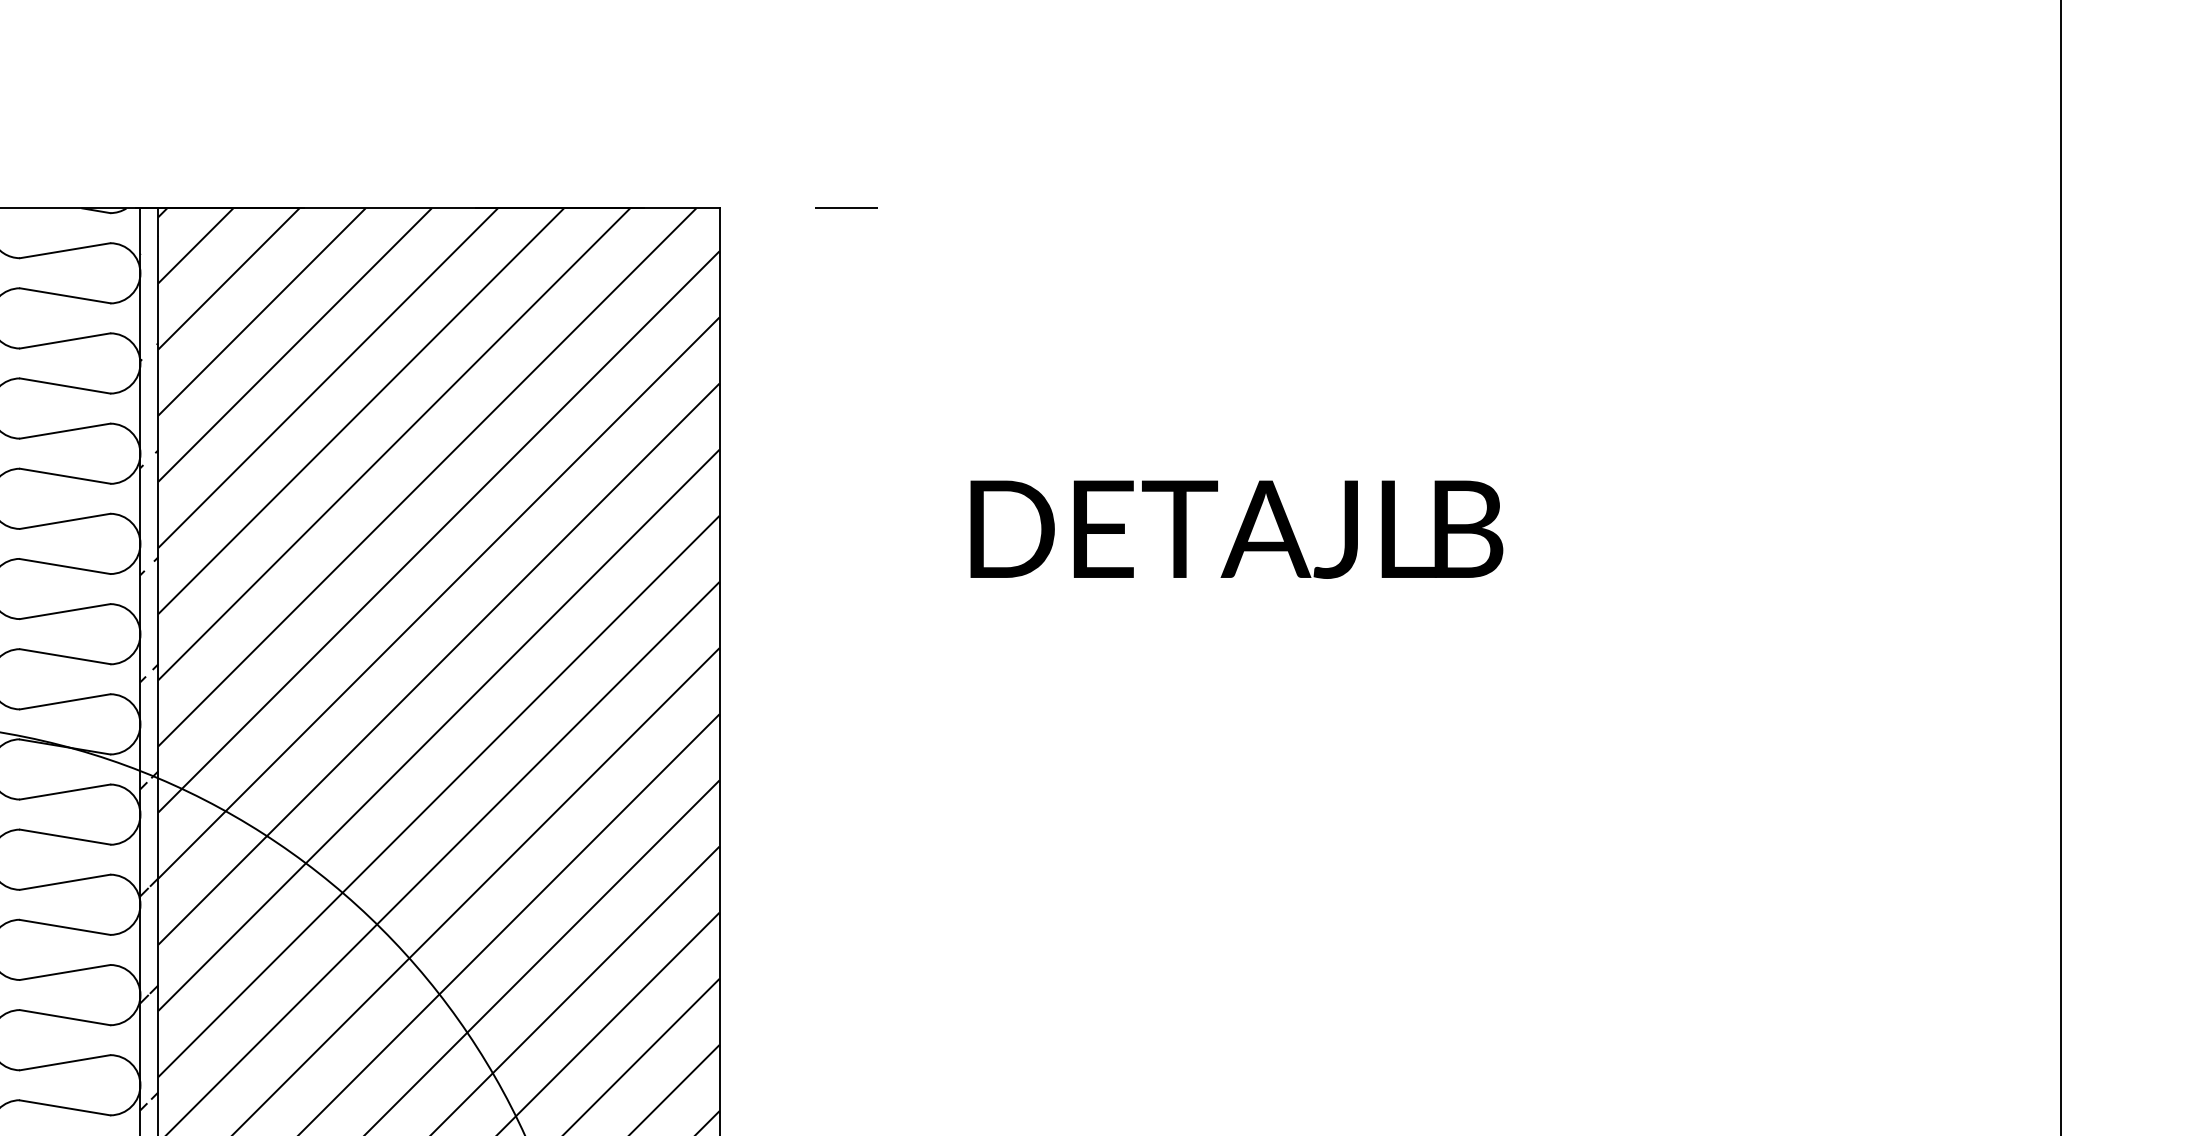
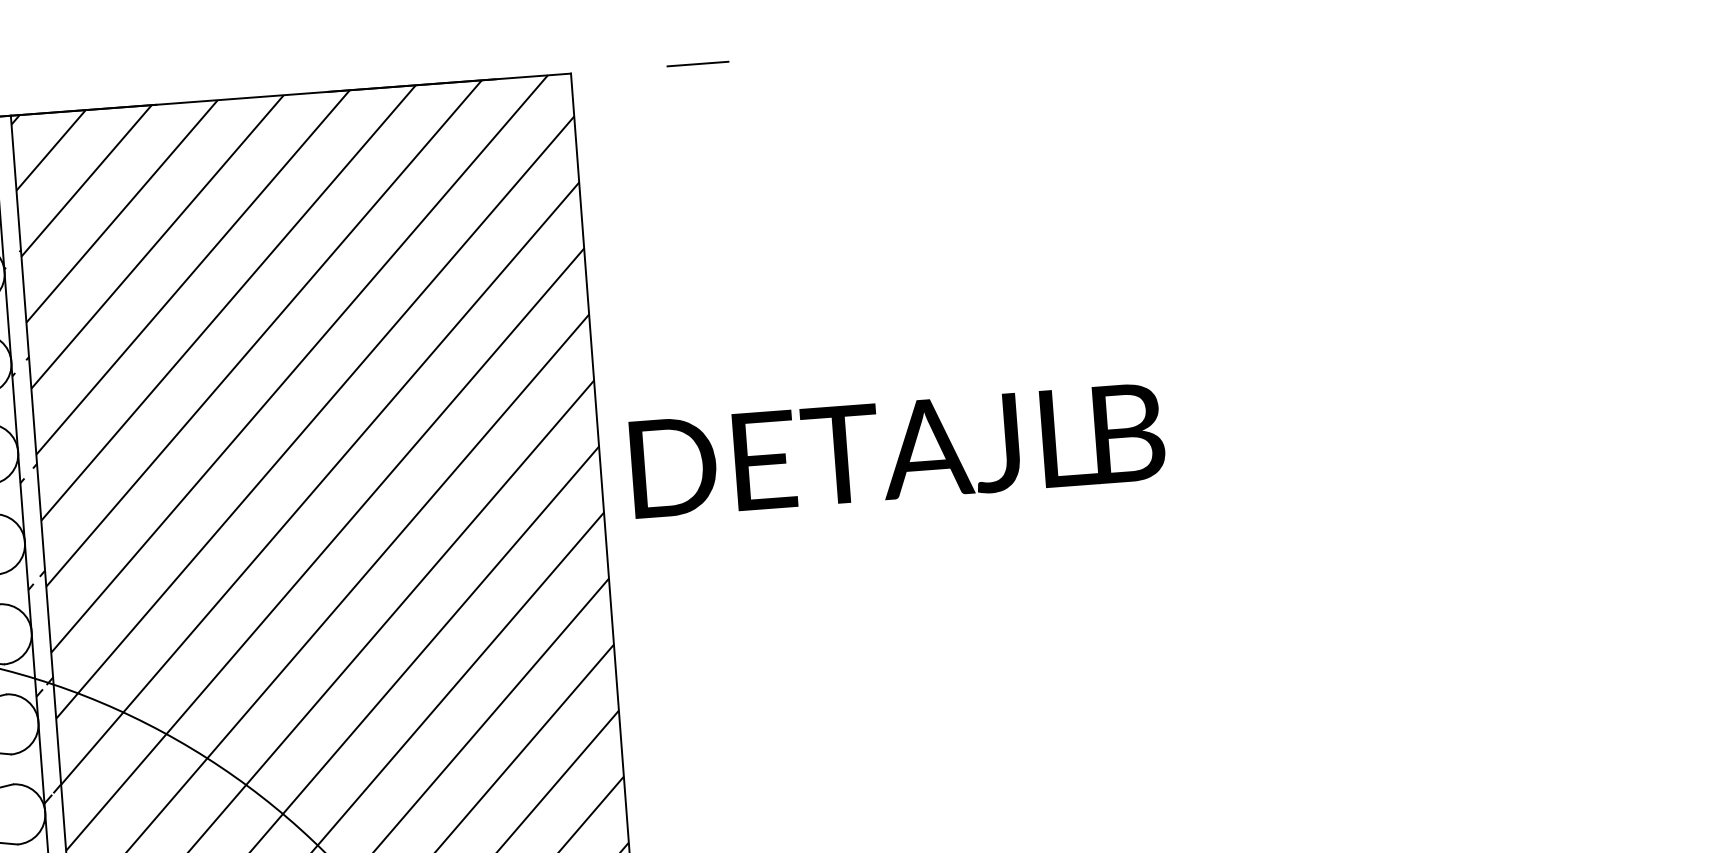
text: (1236, 529) -> (897, 450), moved

